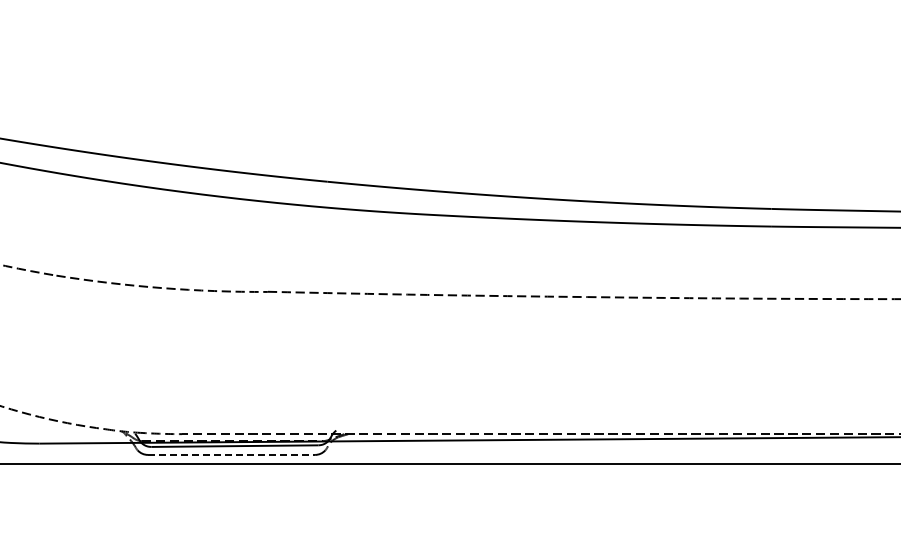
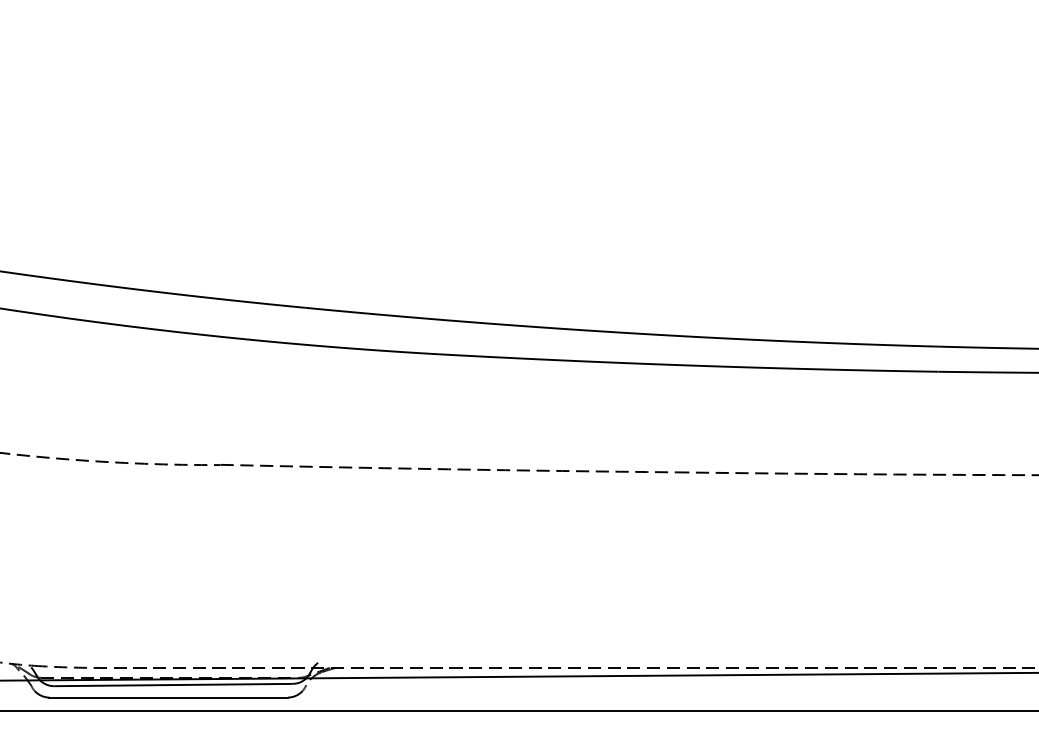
line: (231, 454) -> (168, 696), dashed -> solid

